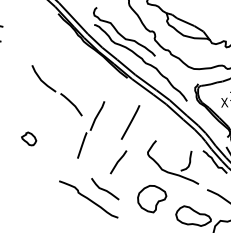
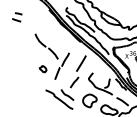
part: (27, 139) -> (42, 69), moved

